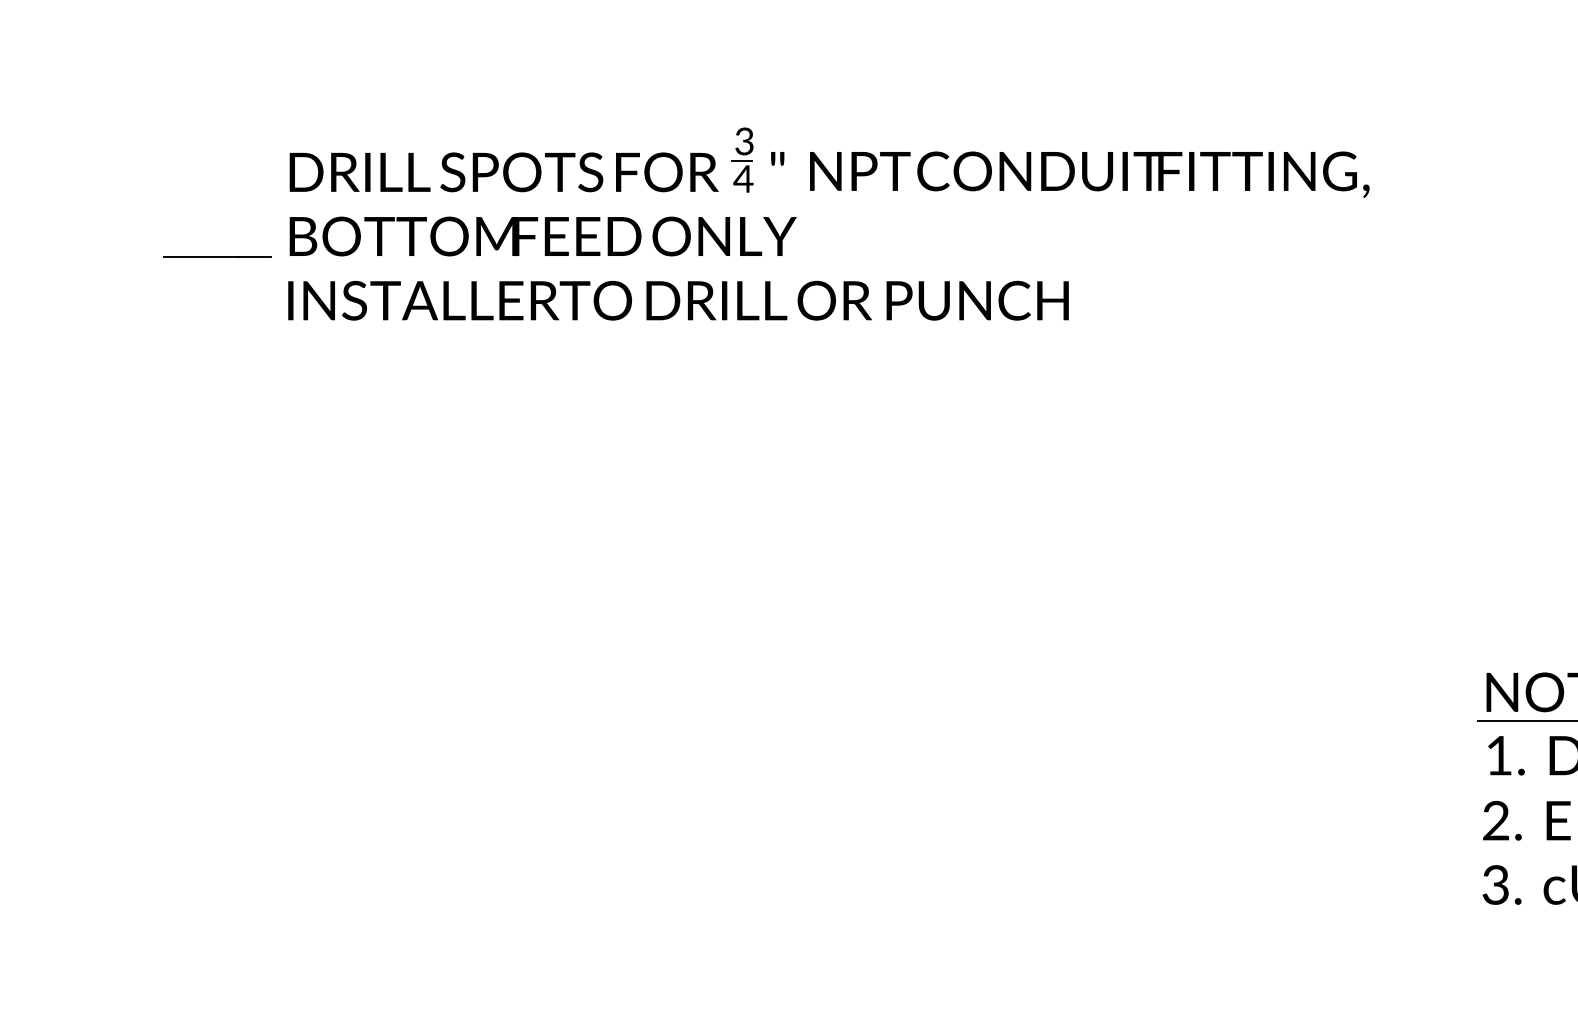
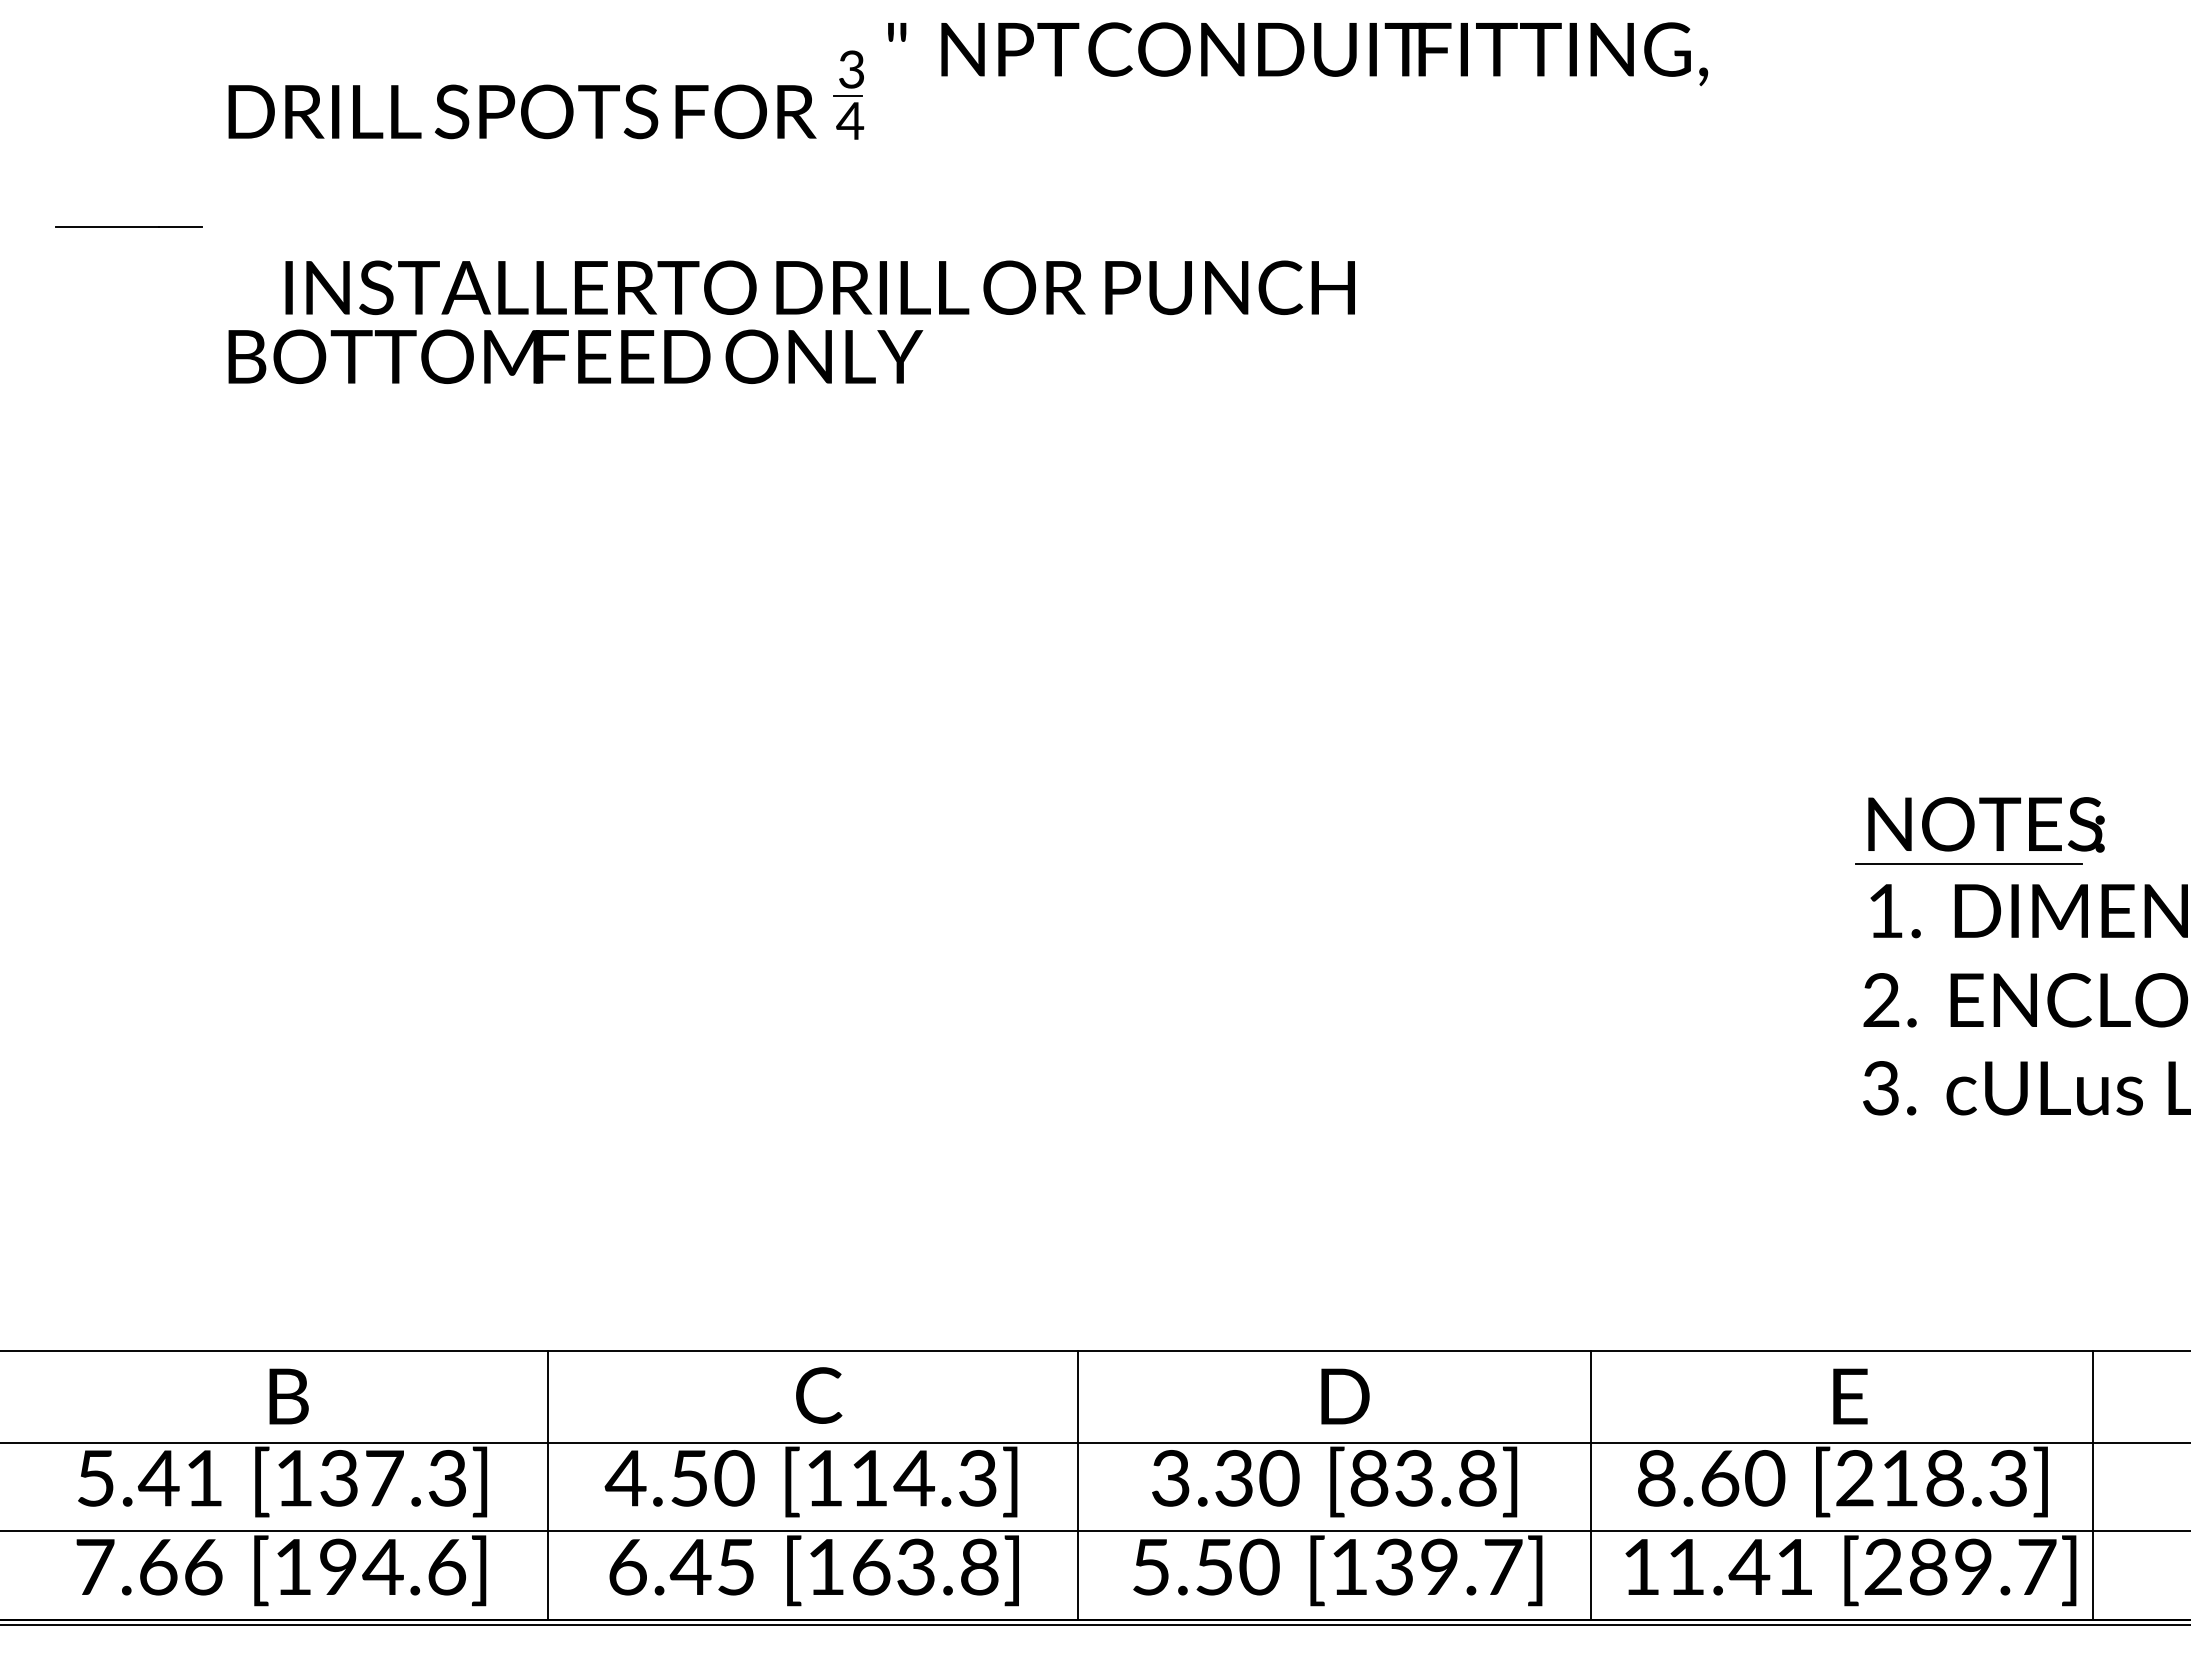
text: (1070, 174) -> (1298, 54), moved
text: (542, 236) -> (575, 356), moved
text: (677, 300) -> (819, 287), moved

